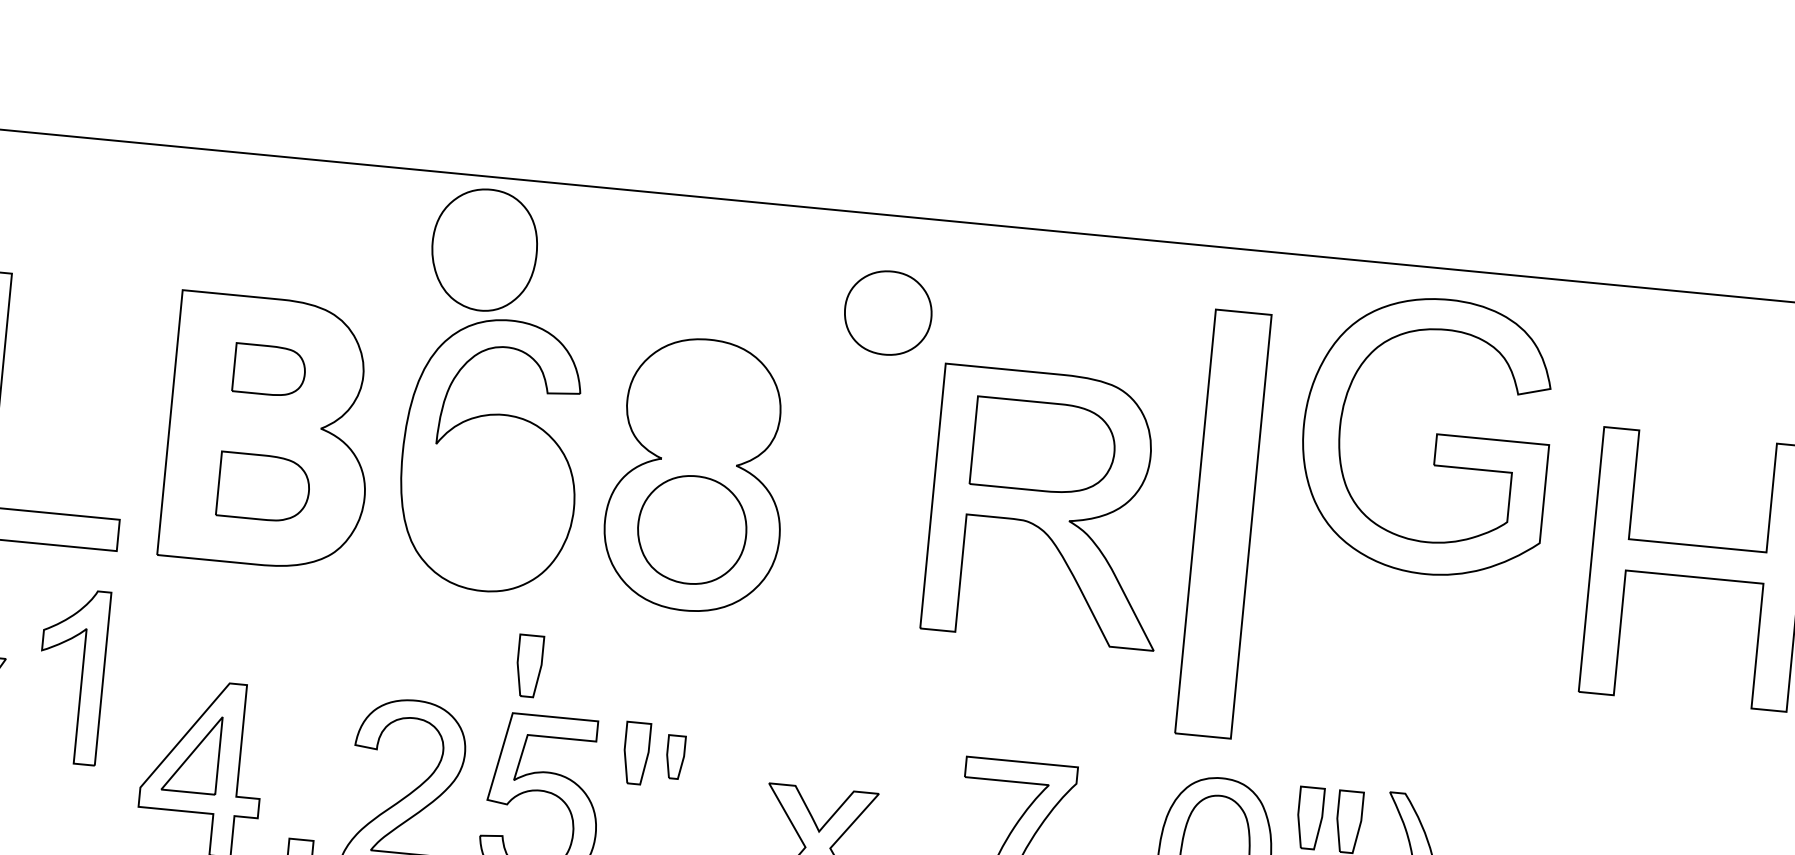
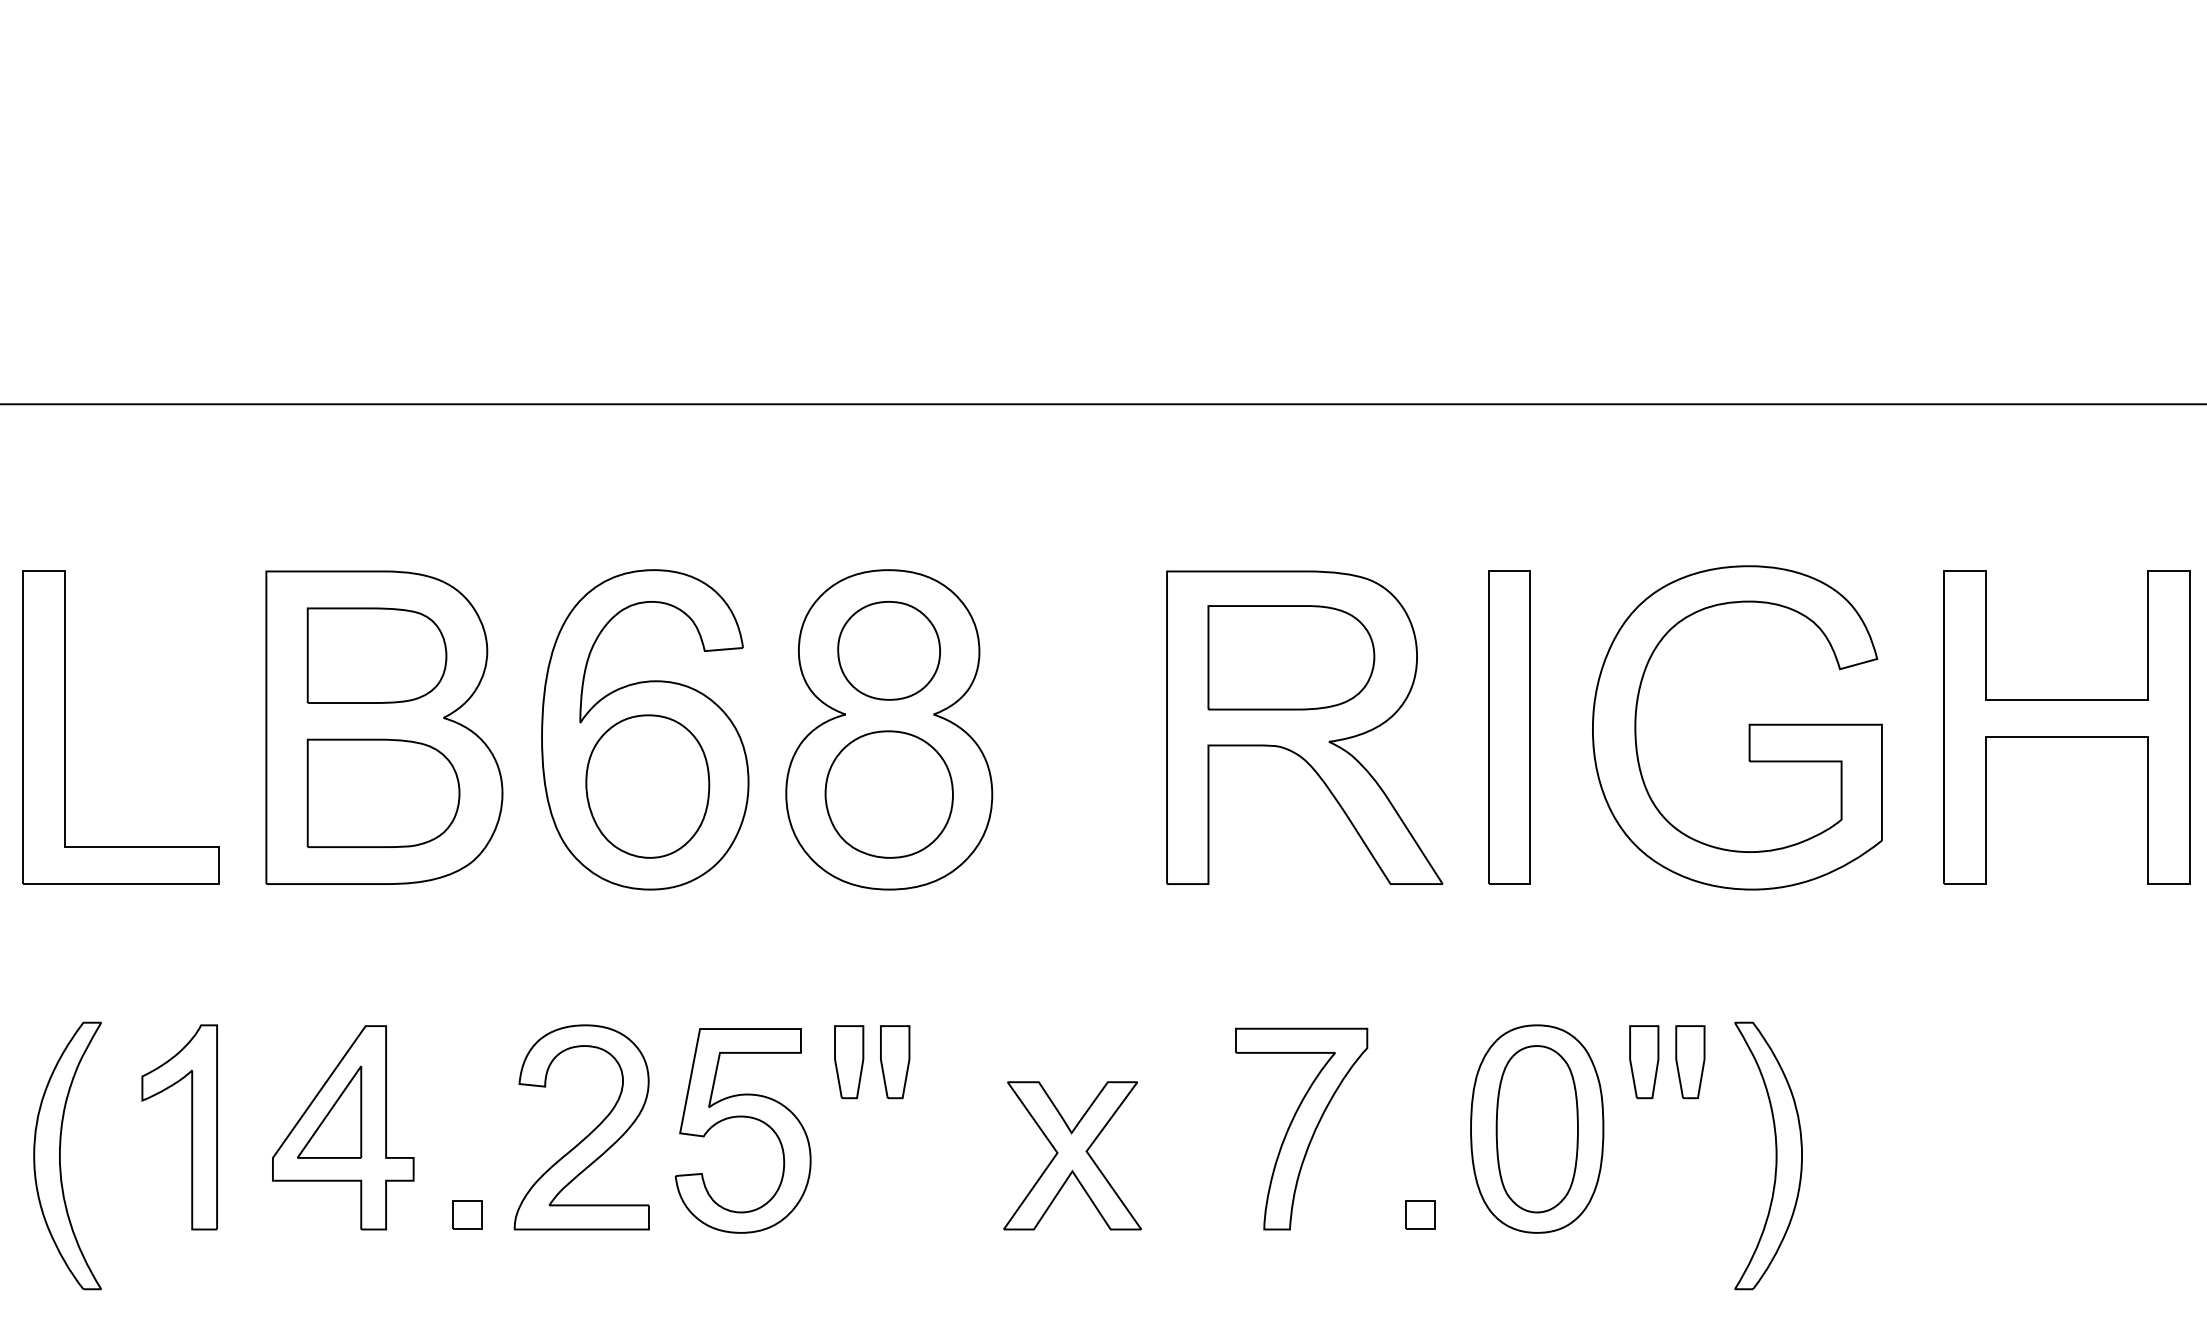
part: (484, 249) -> (647, 786), moved
part: (887, 312) -> (888, 650), moved
part: (269, 370) -> (376, 655), size x1.67
part: (1435, 436) -> (1748, 727), moved
part: (263, 486) -> (383, 792), size x1.43
part: (1223, 523) -> (1509, 727), size x0.62
part: (529, 666) -> (714, 972), removed
part: (81, 677) -> (191, 1127), moved
part: (675, 757) -> (895, 1062), size x1.43

